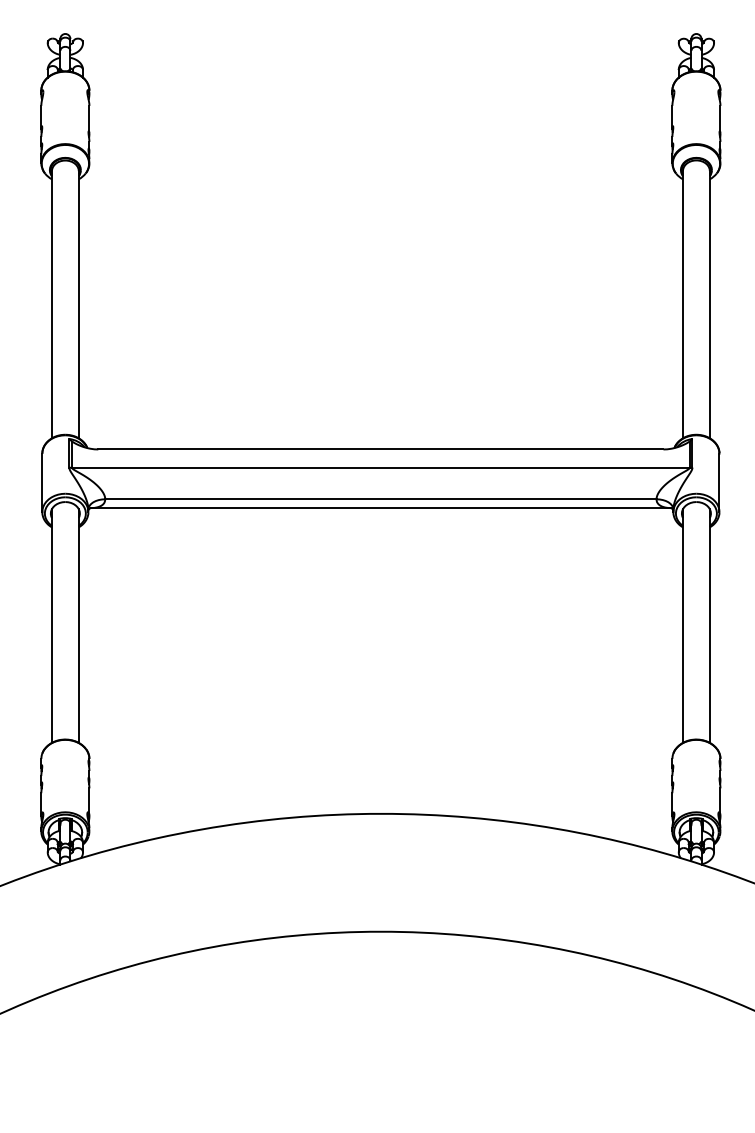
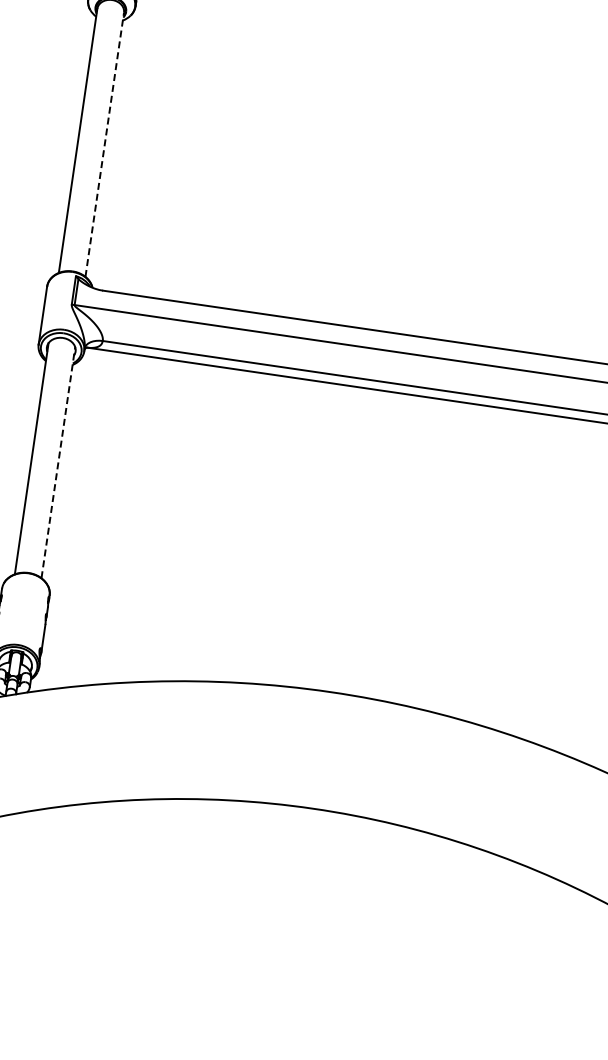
line: (78, 304) -> (104, 144), solid -> dashed
line: (78, 626) -> (57, 463), solid -> dashed

